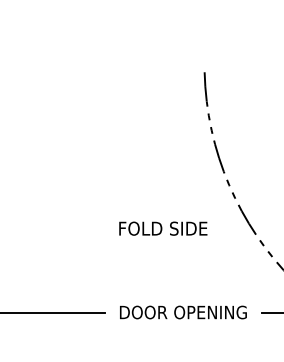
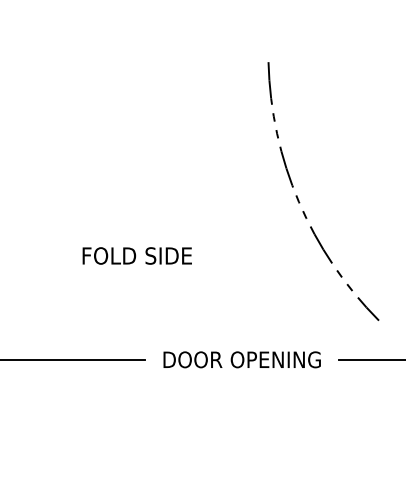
text: (162, 228) -> (136, 255), moved

